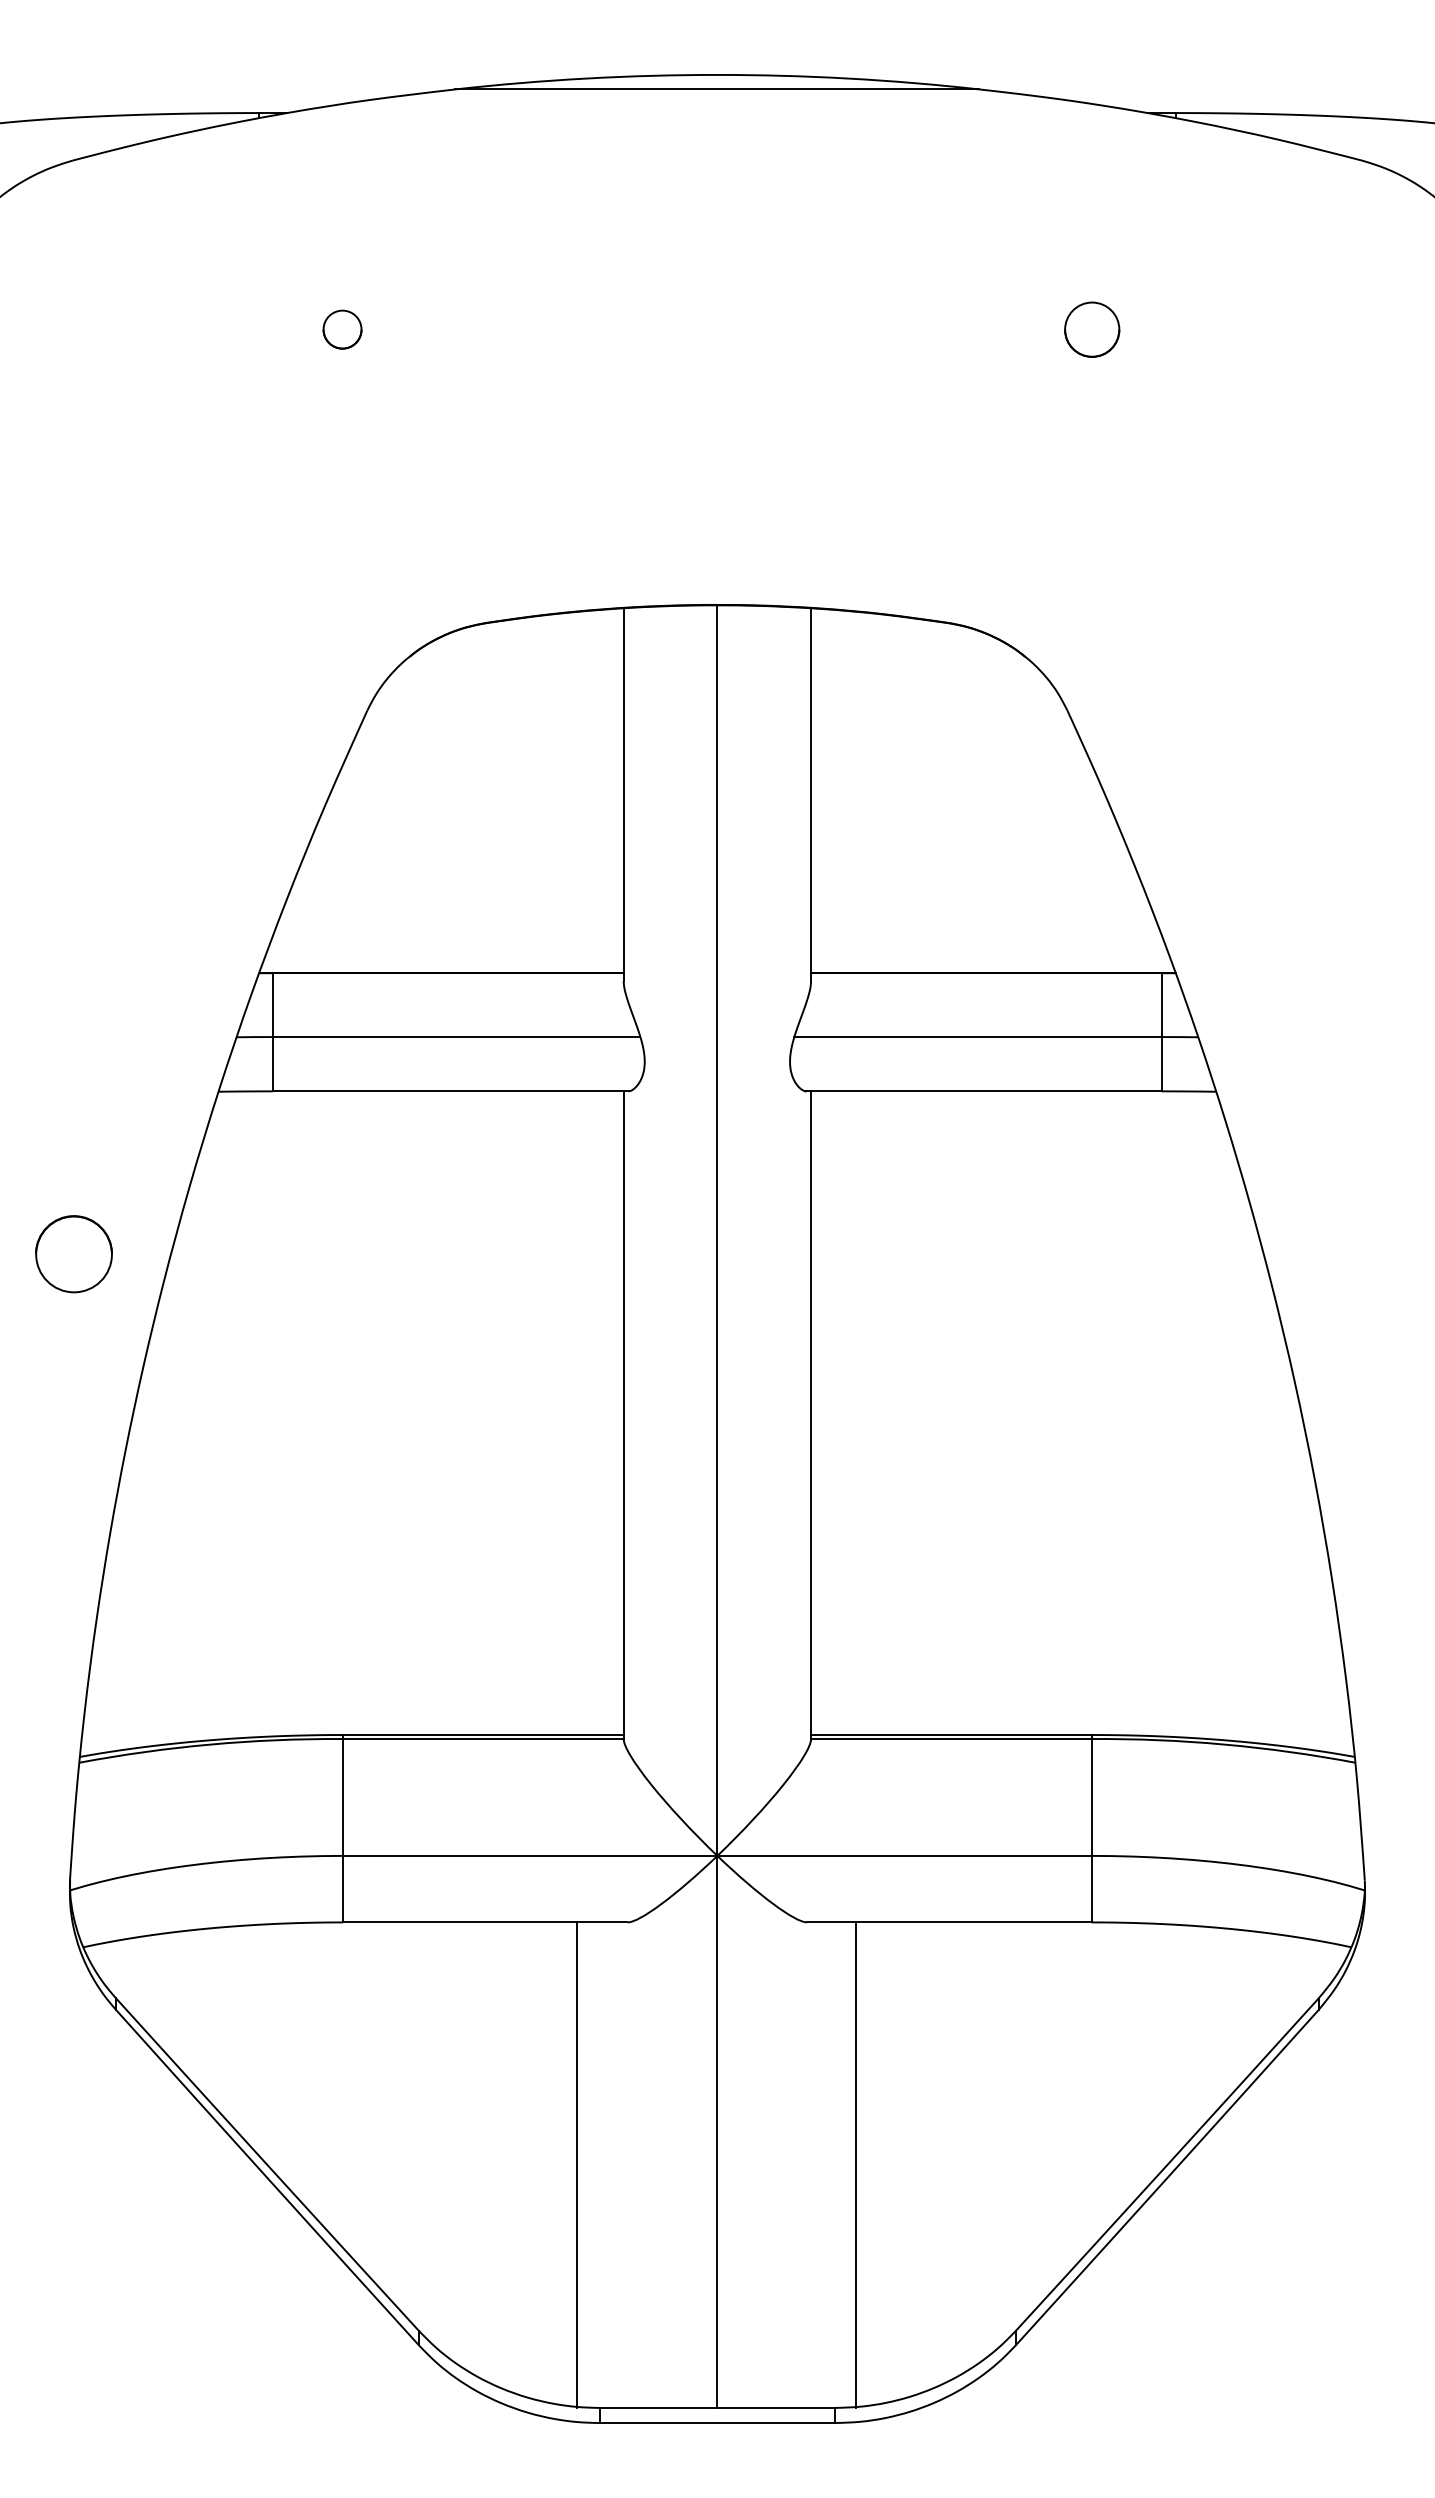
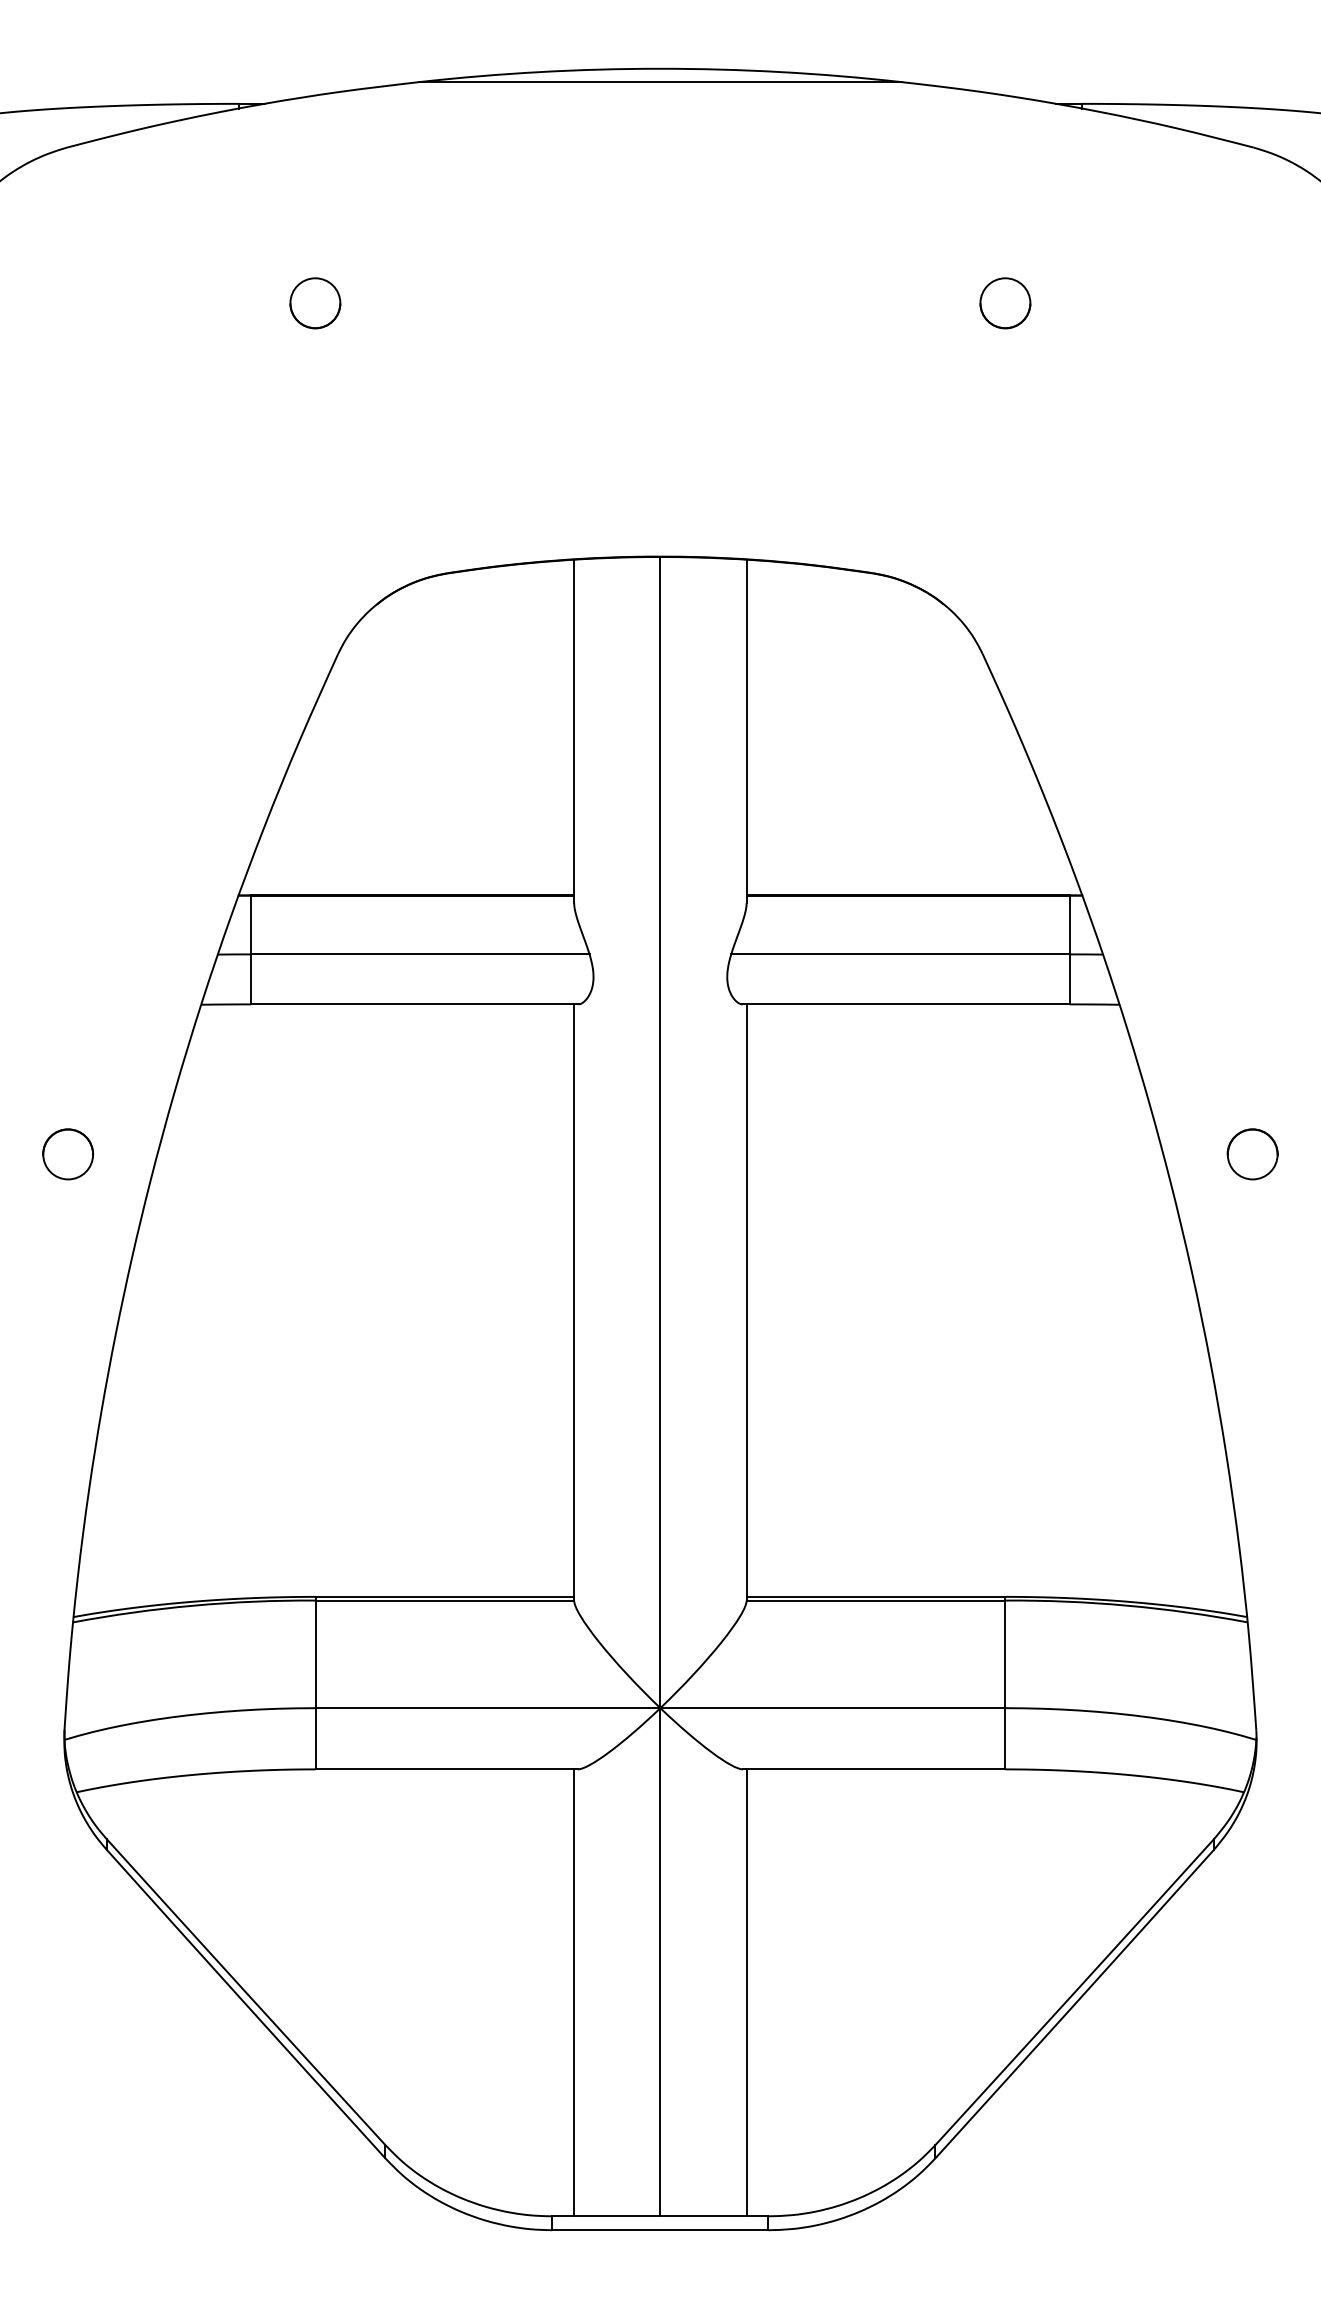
circle: (342, 329) -> (315, 303), size x1.43
circle: (73, 1254) -> (67, 1154), size x0.71
circle: (1360, 1254) -> (1252, 1154), added
line: (576, 2164) -> (573, 1992), moved
line: (856, 2164) -> (747, 1992), moved

